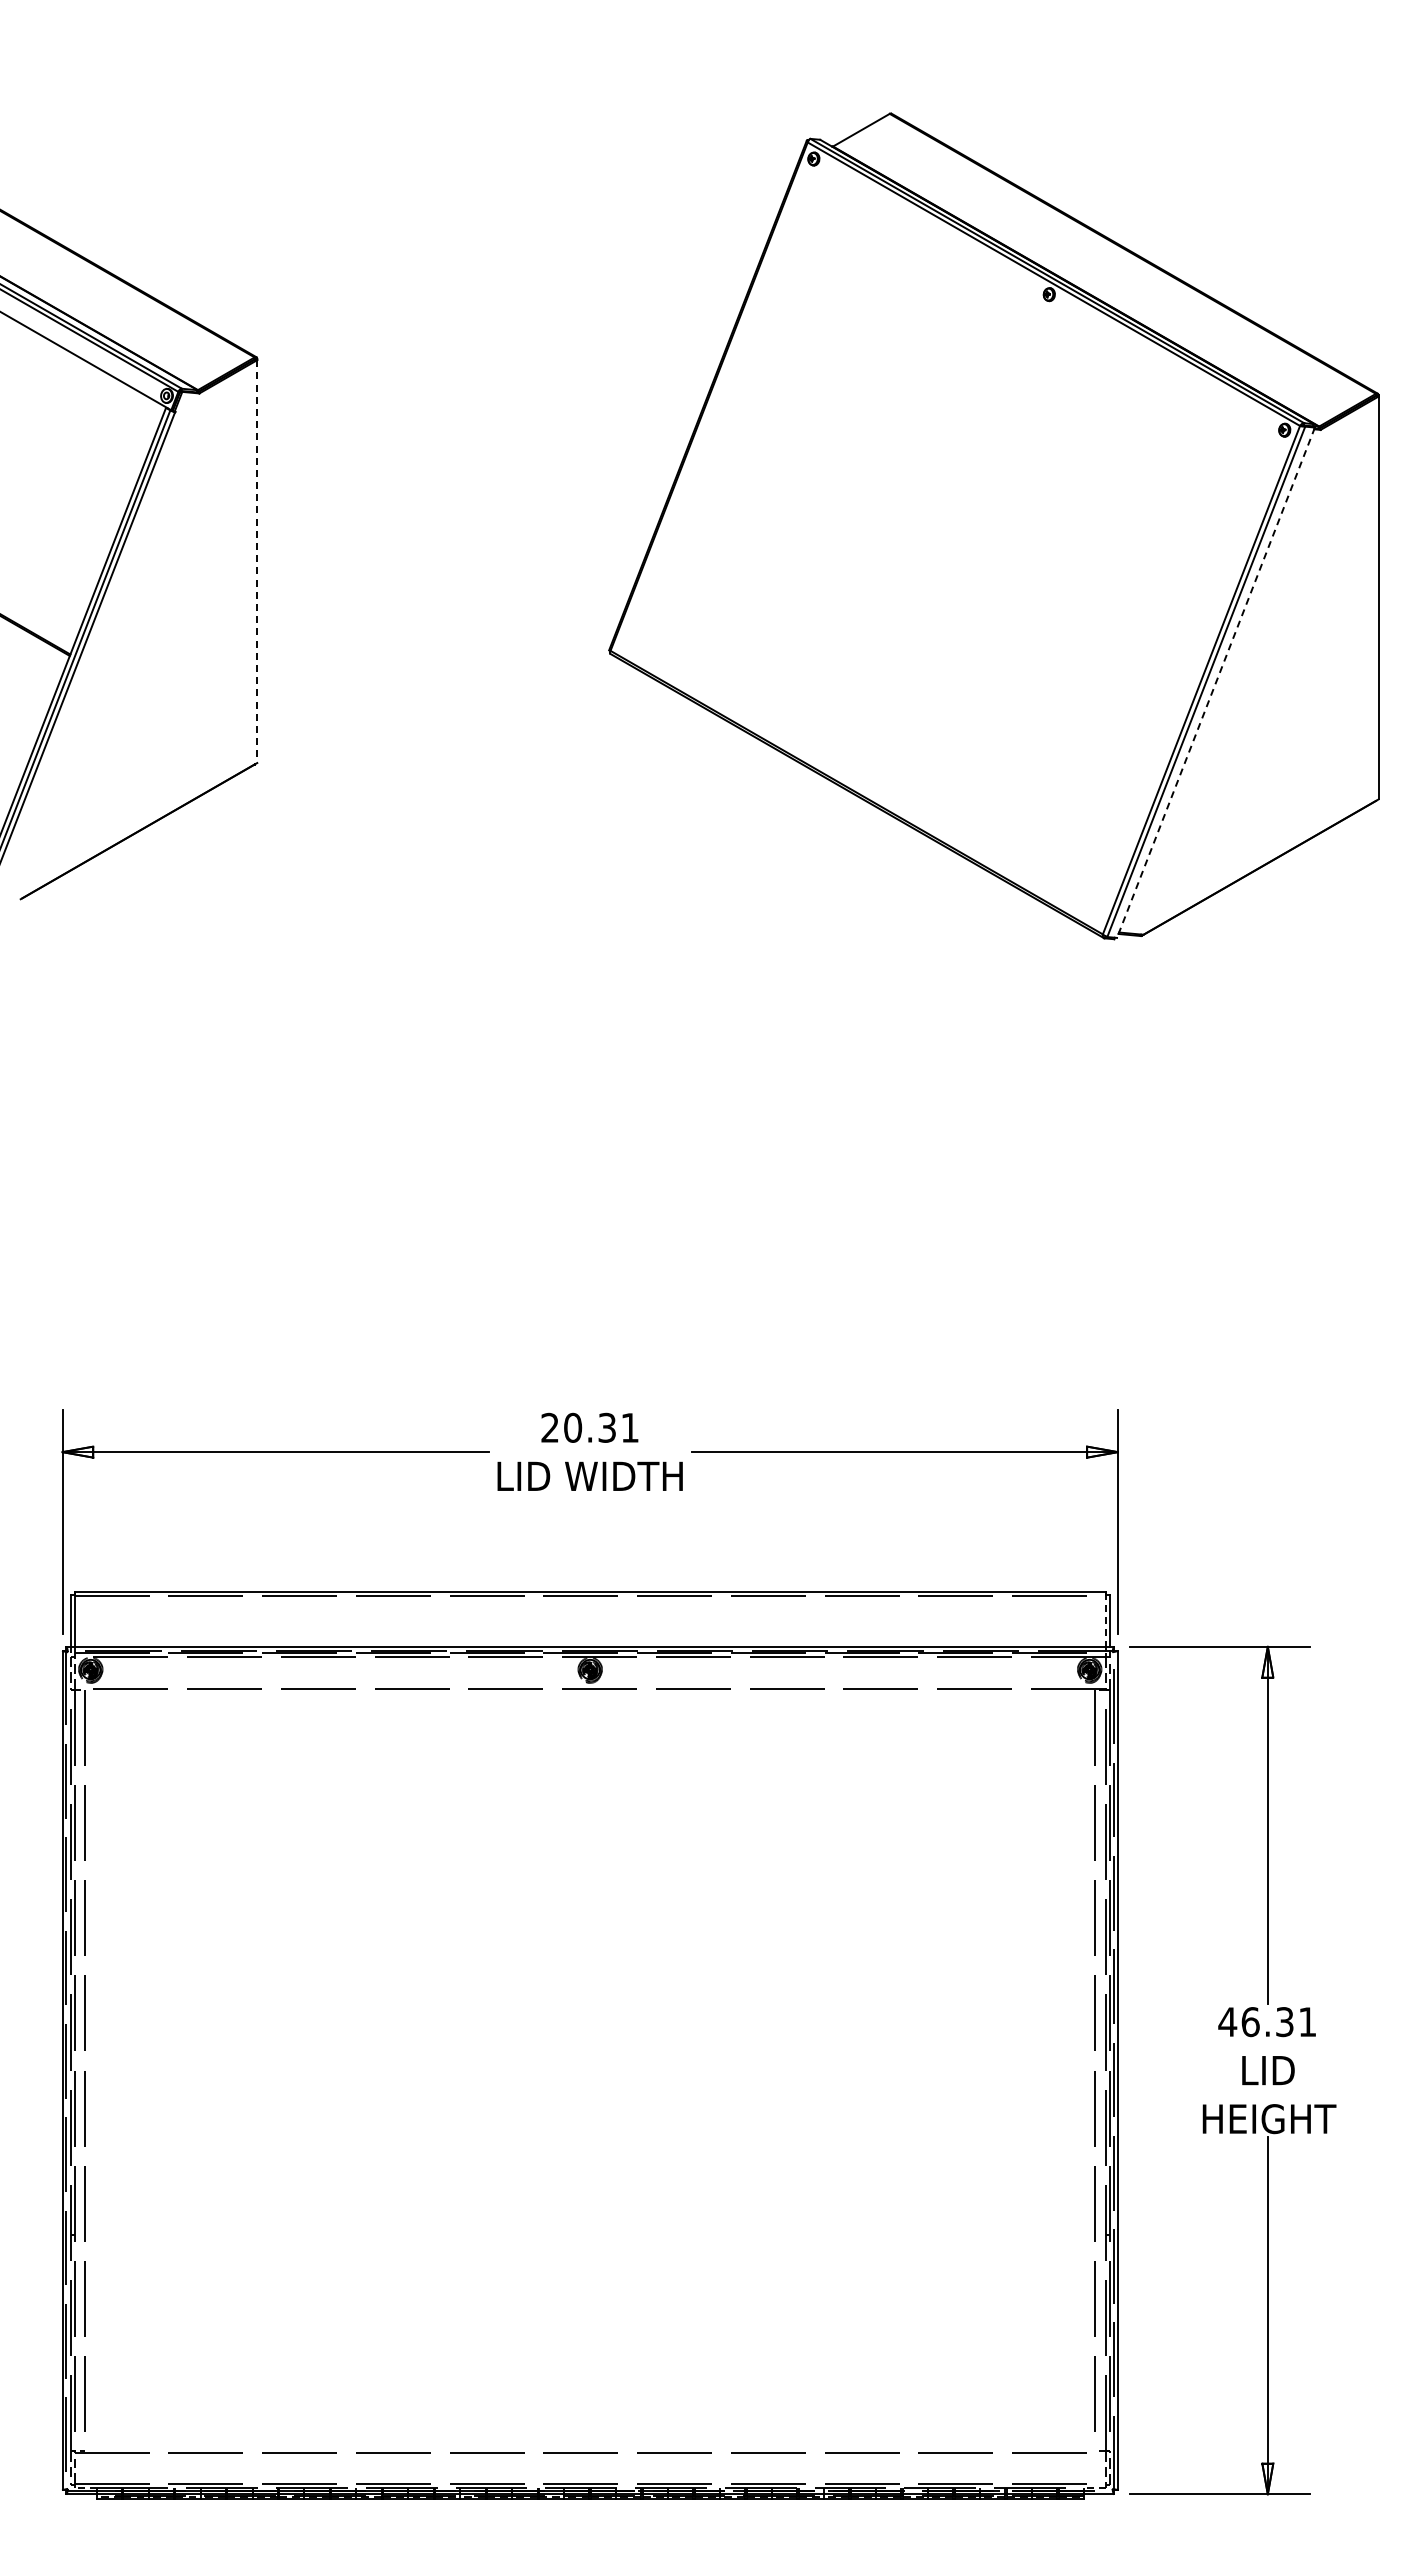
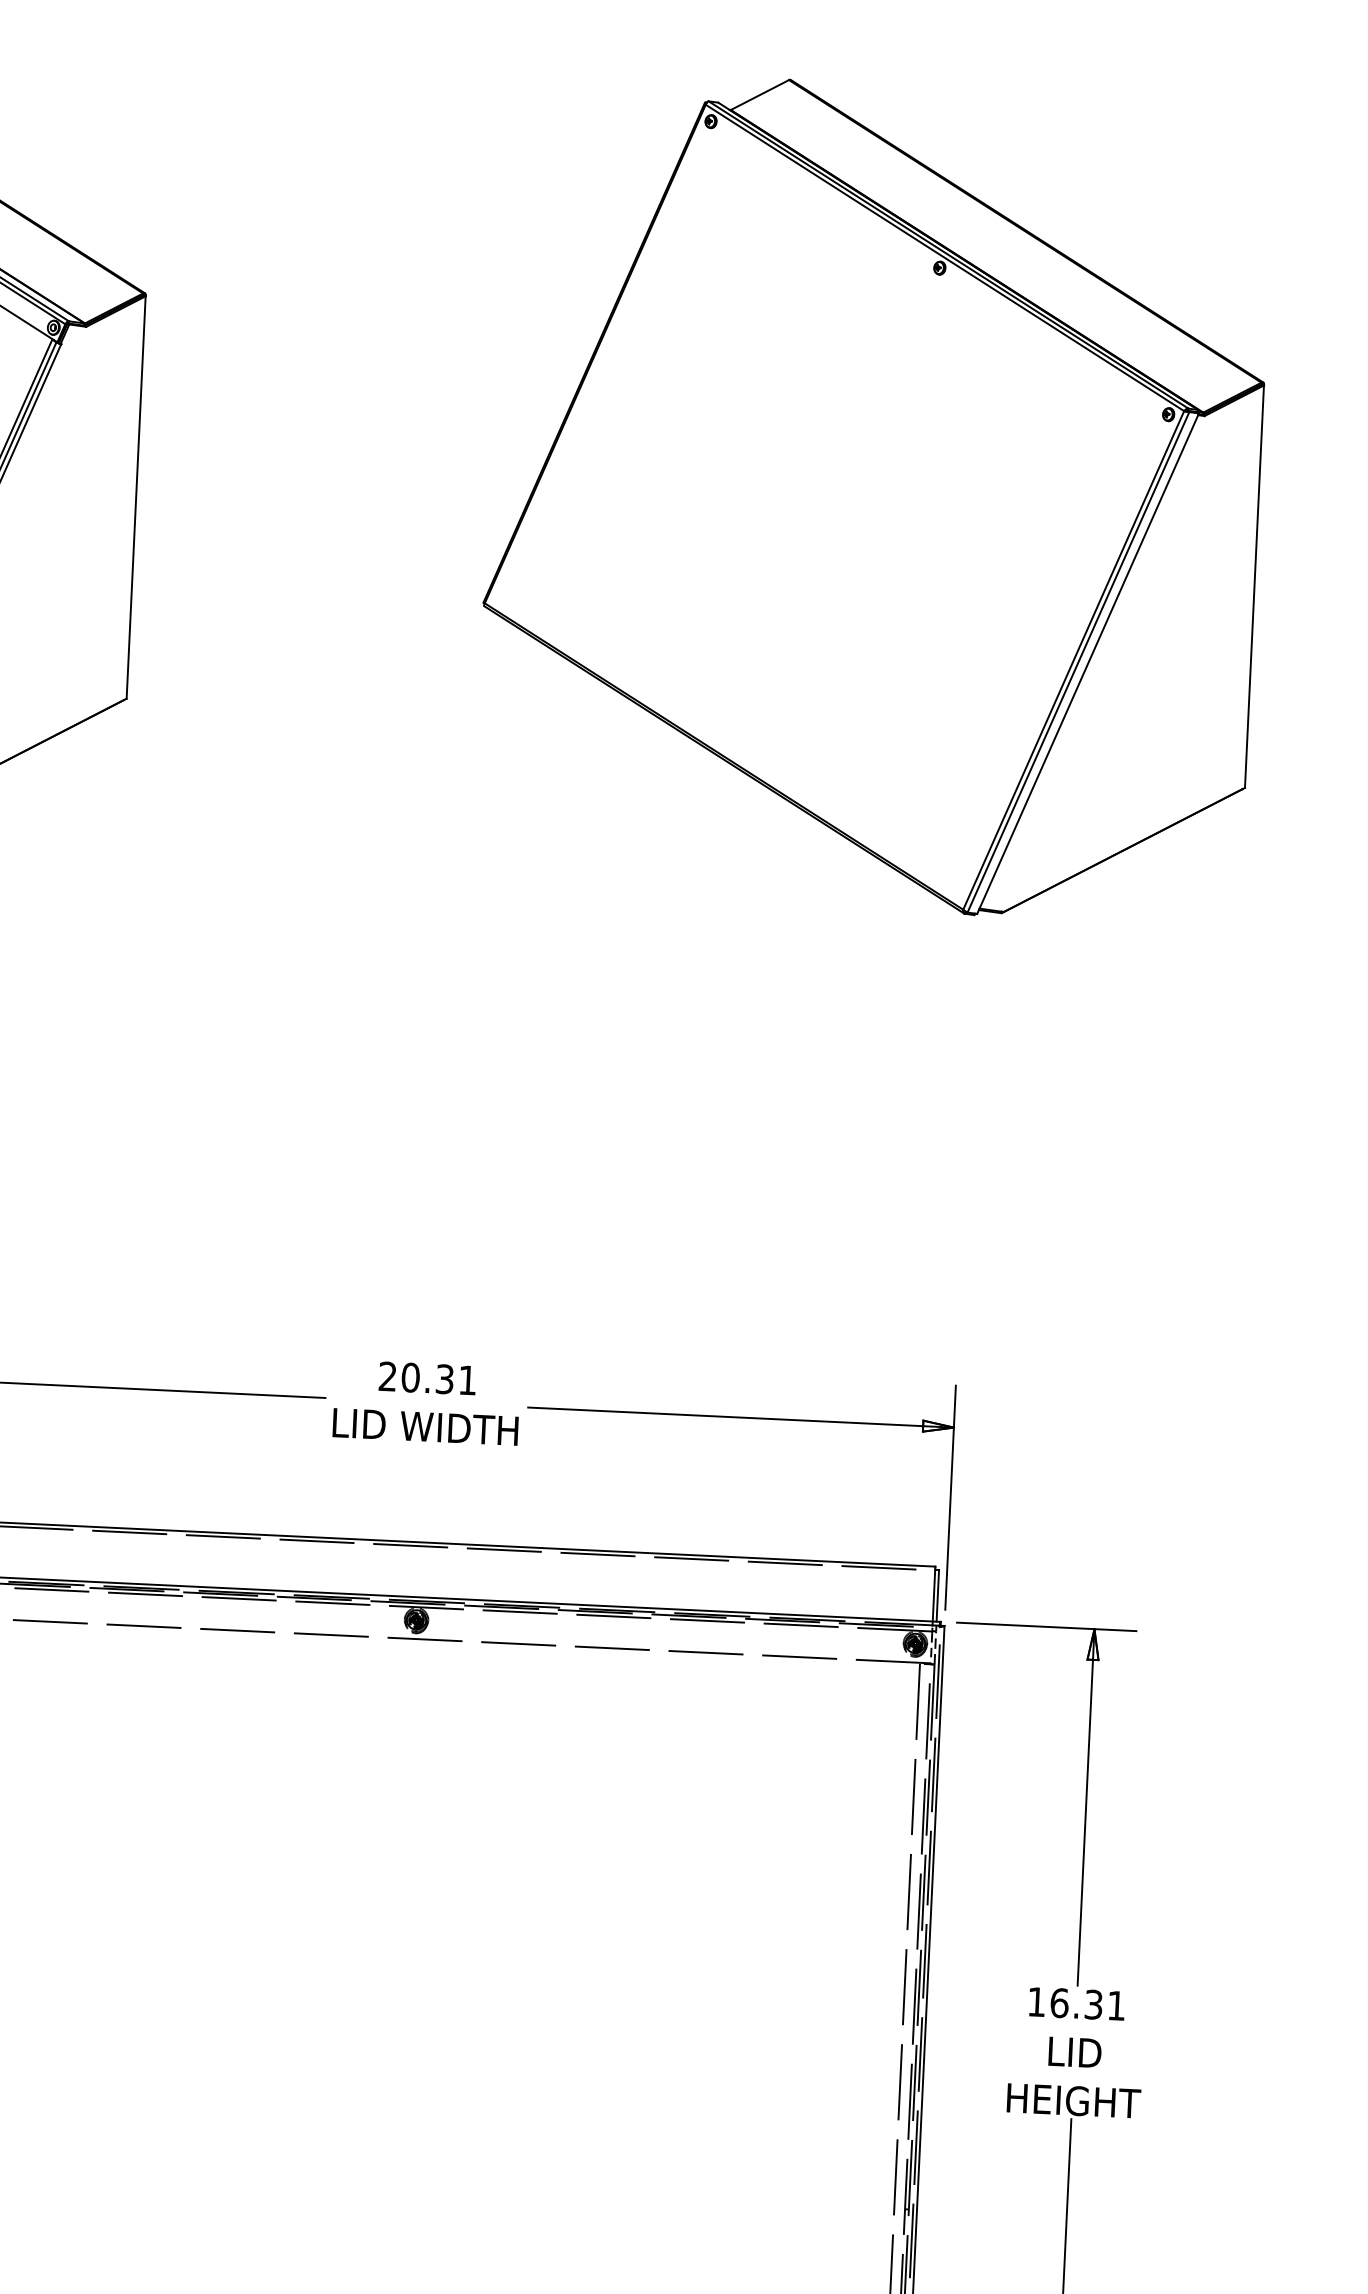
line: (257, 562) -> (136, 498), dashed -> solid
line: (1215, 682) -> (1087, 663), dashed -> solid
line: (1105, 1620) -> (933, 1595), dashed -> solid
text: (1227, 2021) -> (1036, 2001), 46.31 -> 16.31

